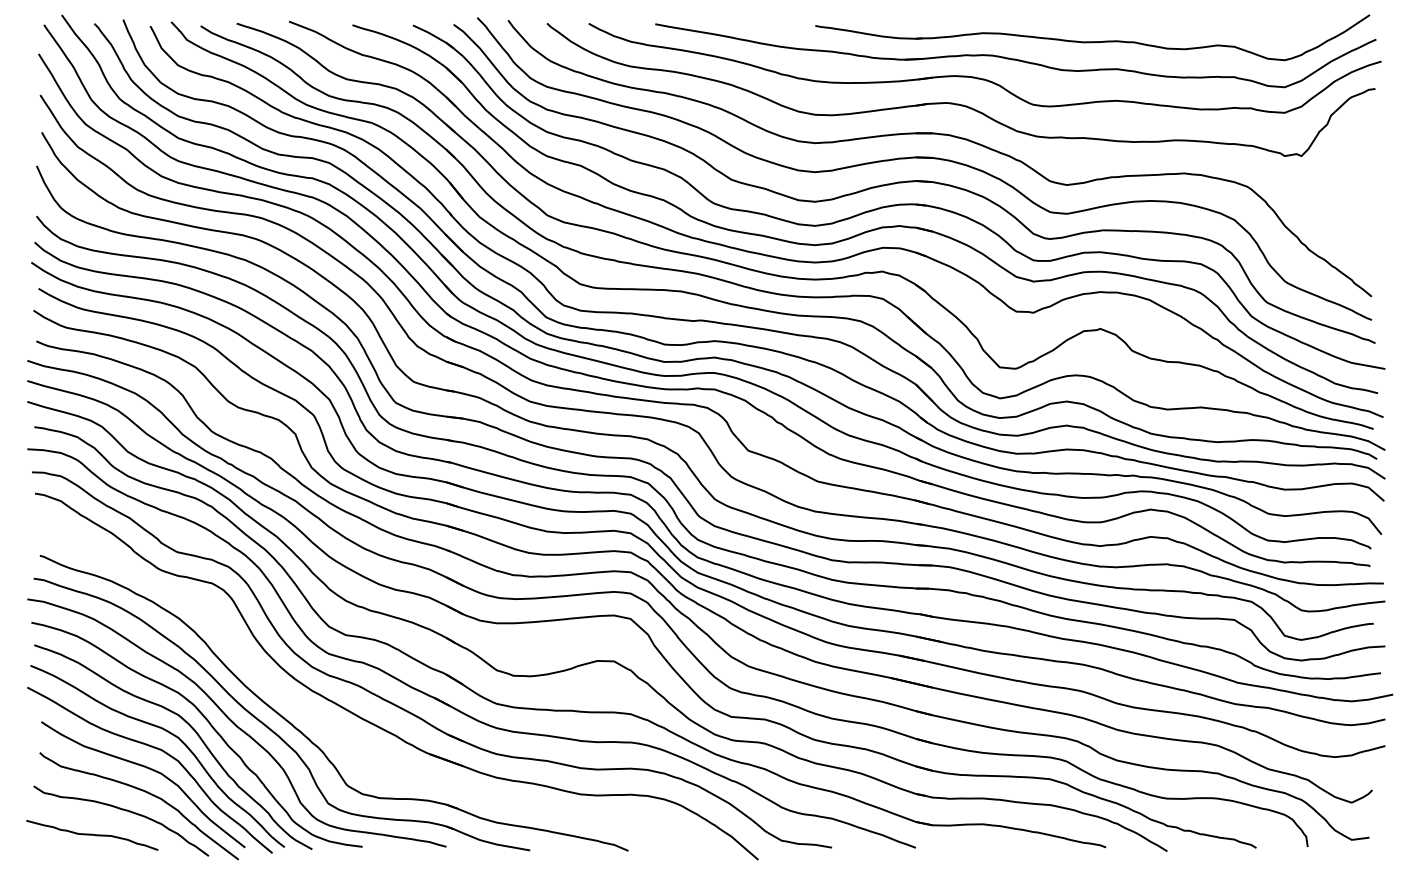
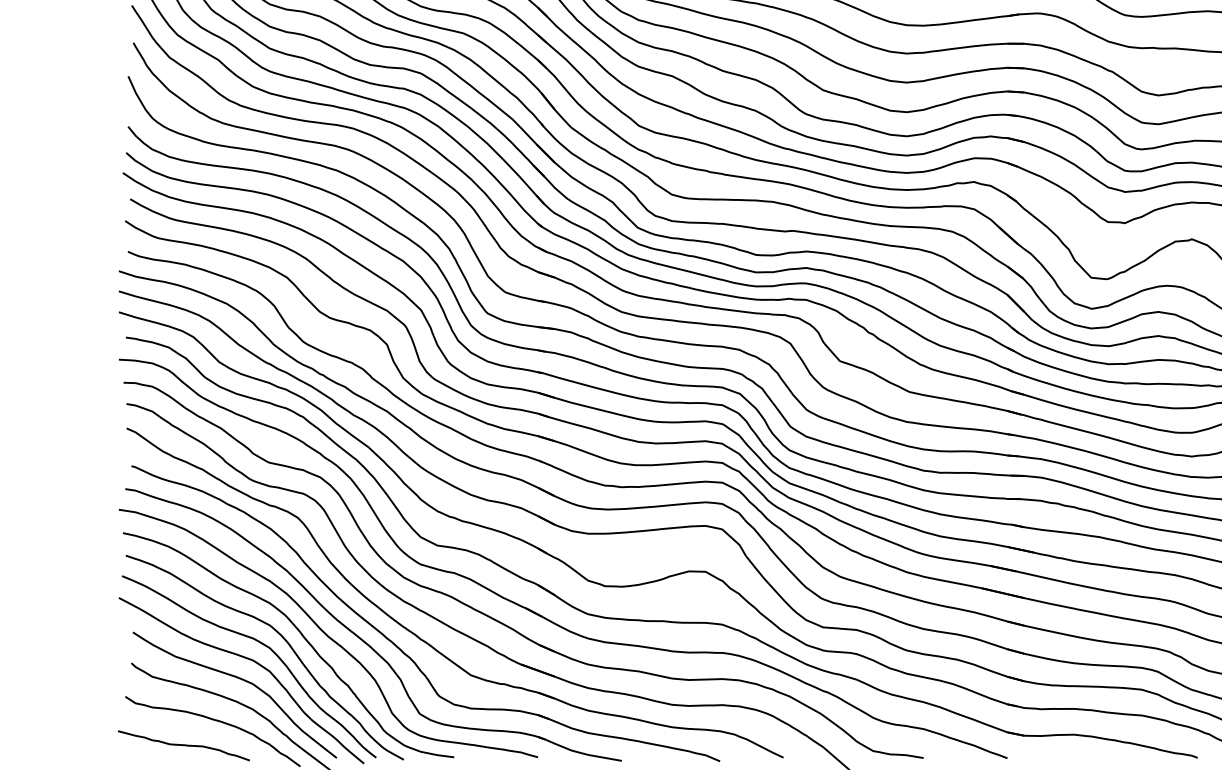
part: (332, 729) -> (424, 639), added

